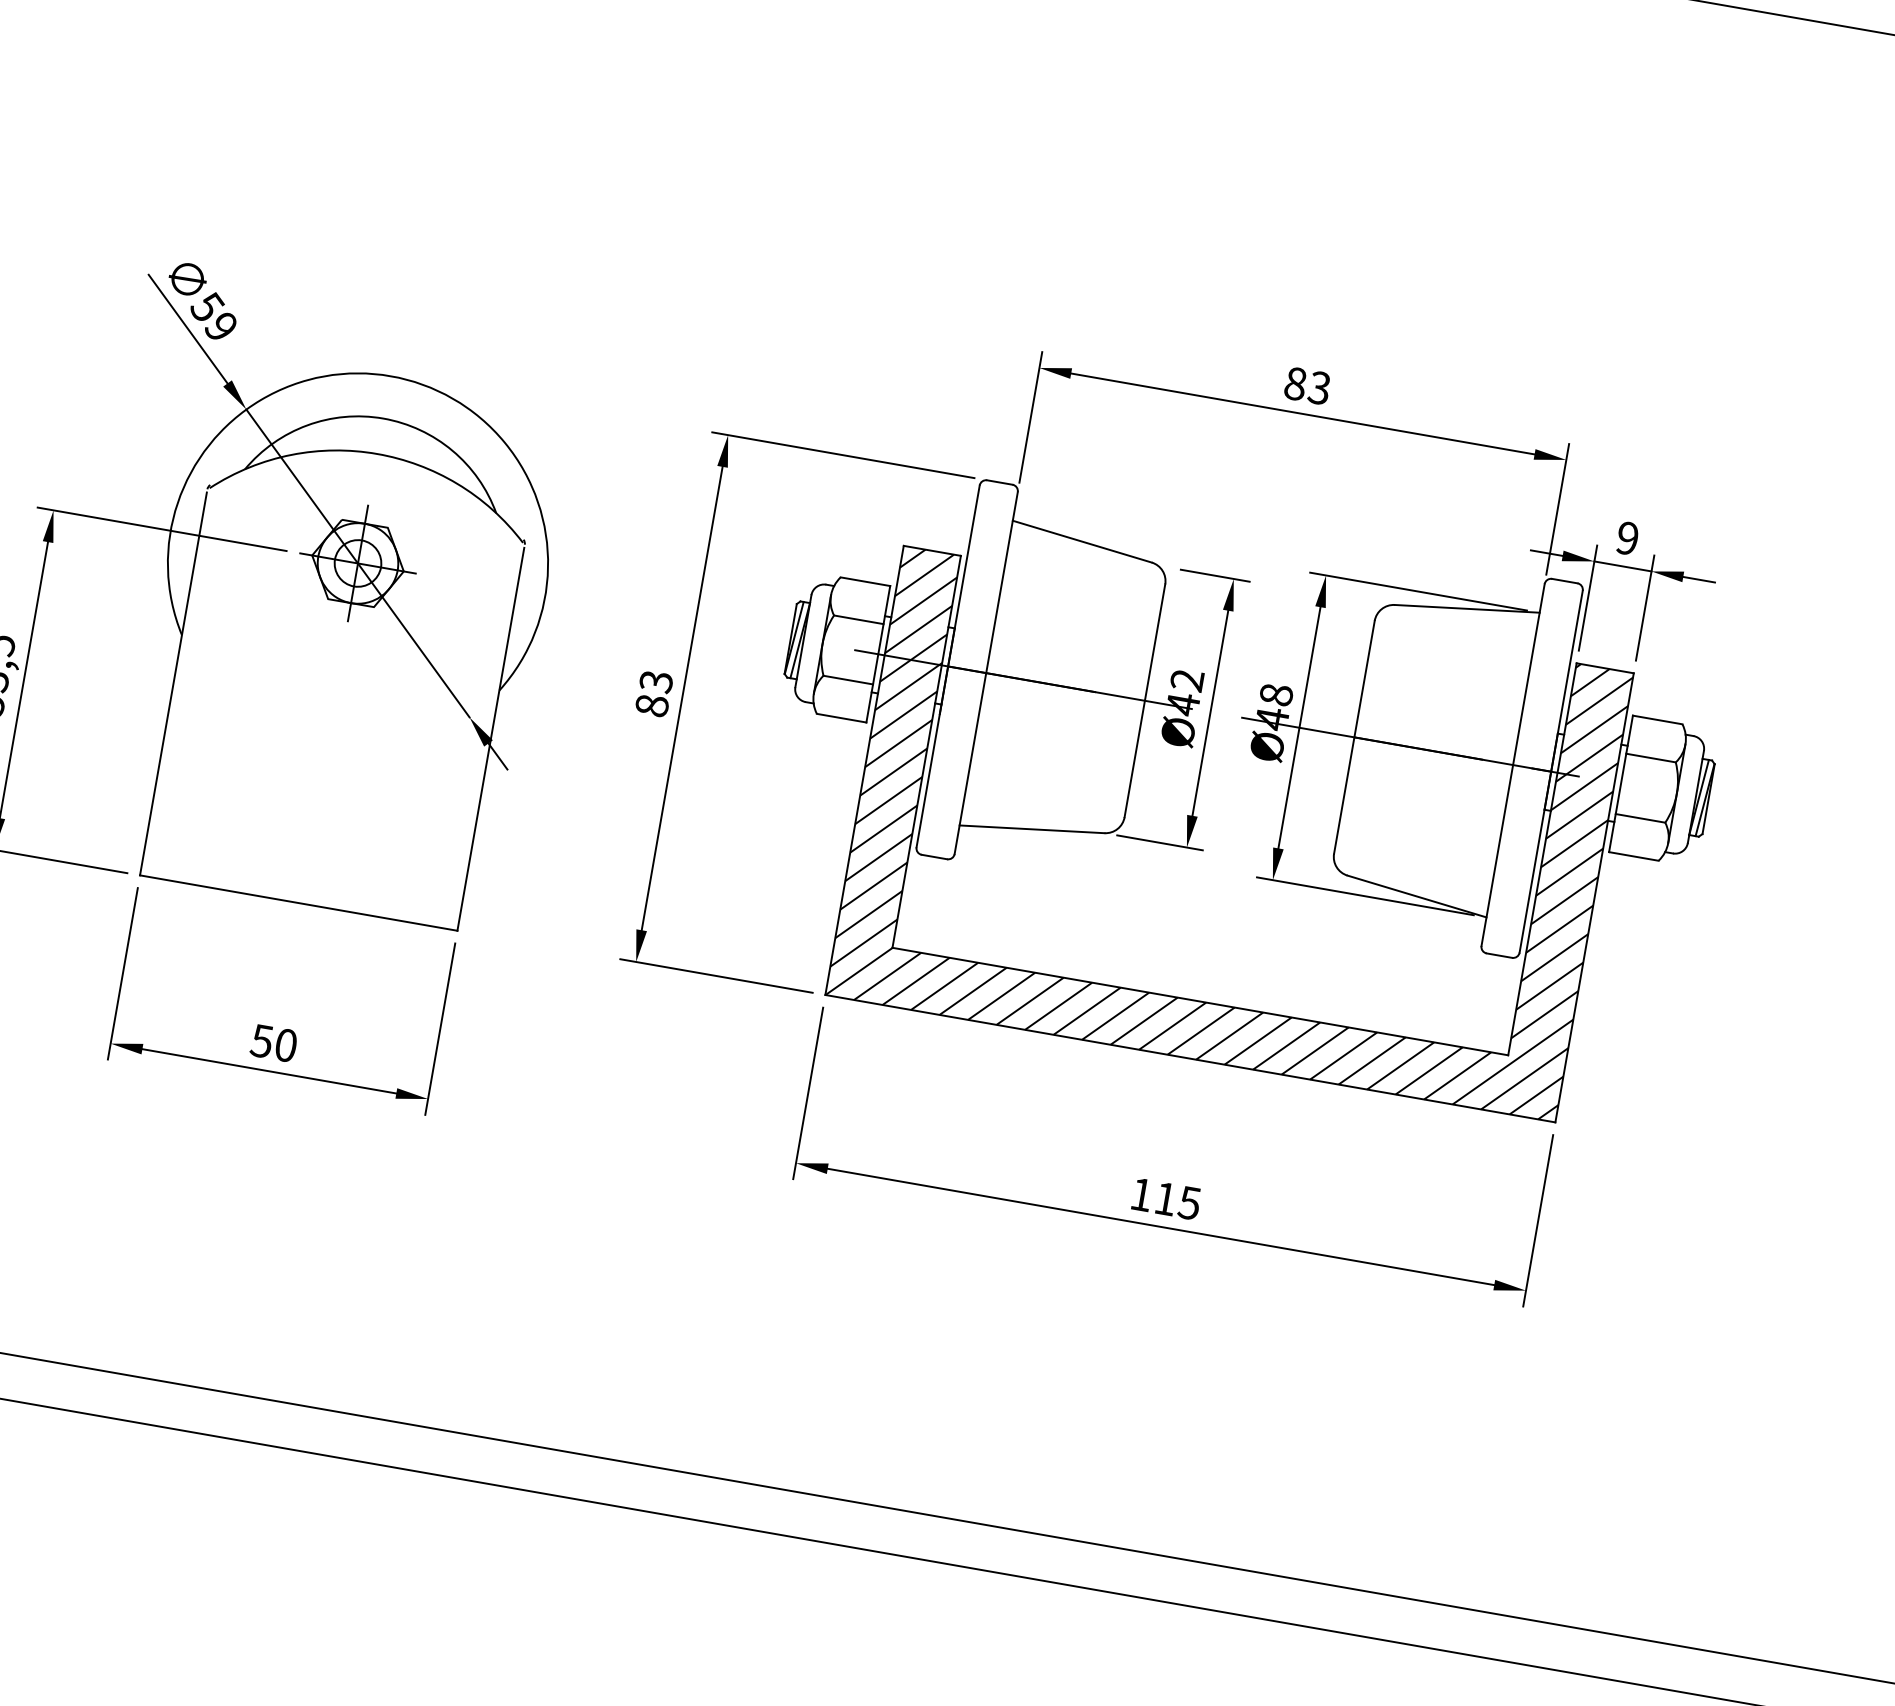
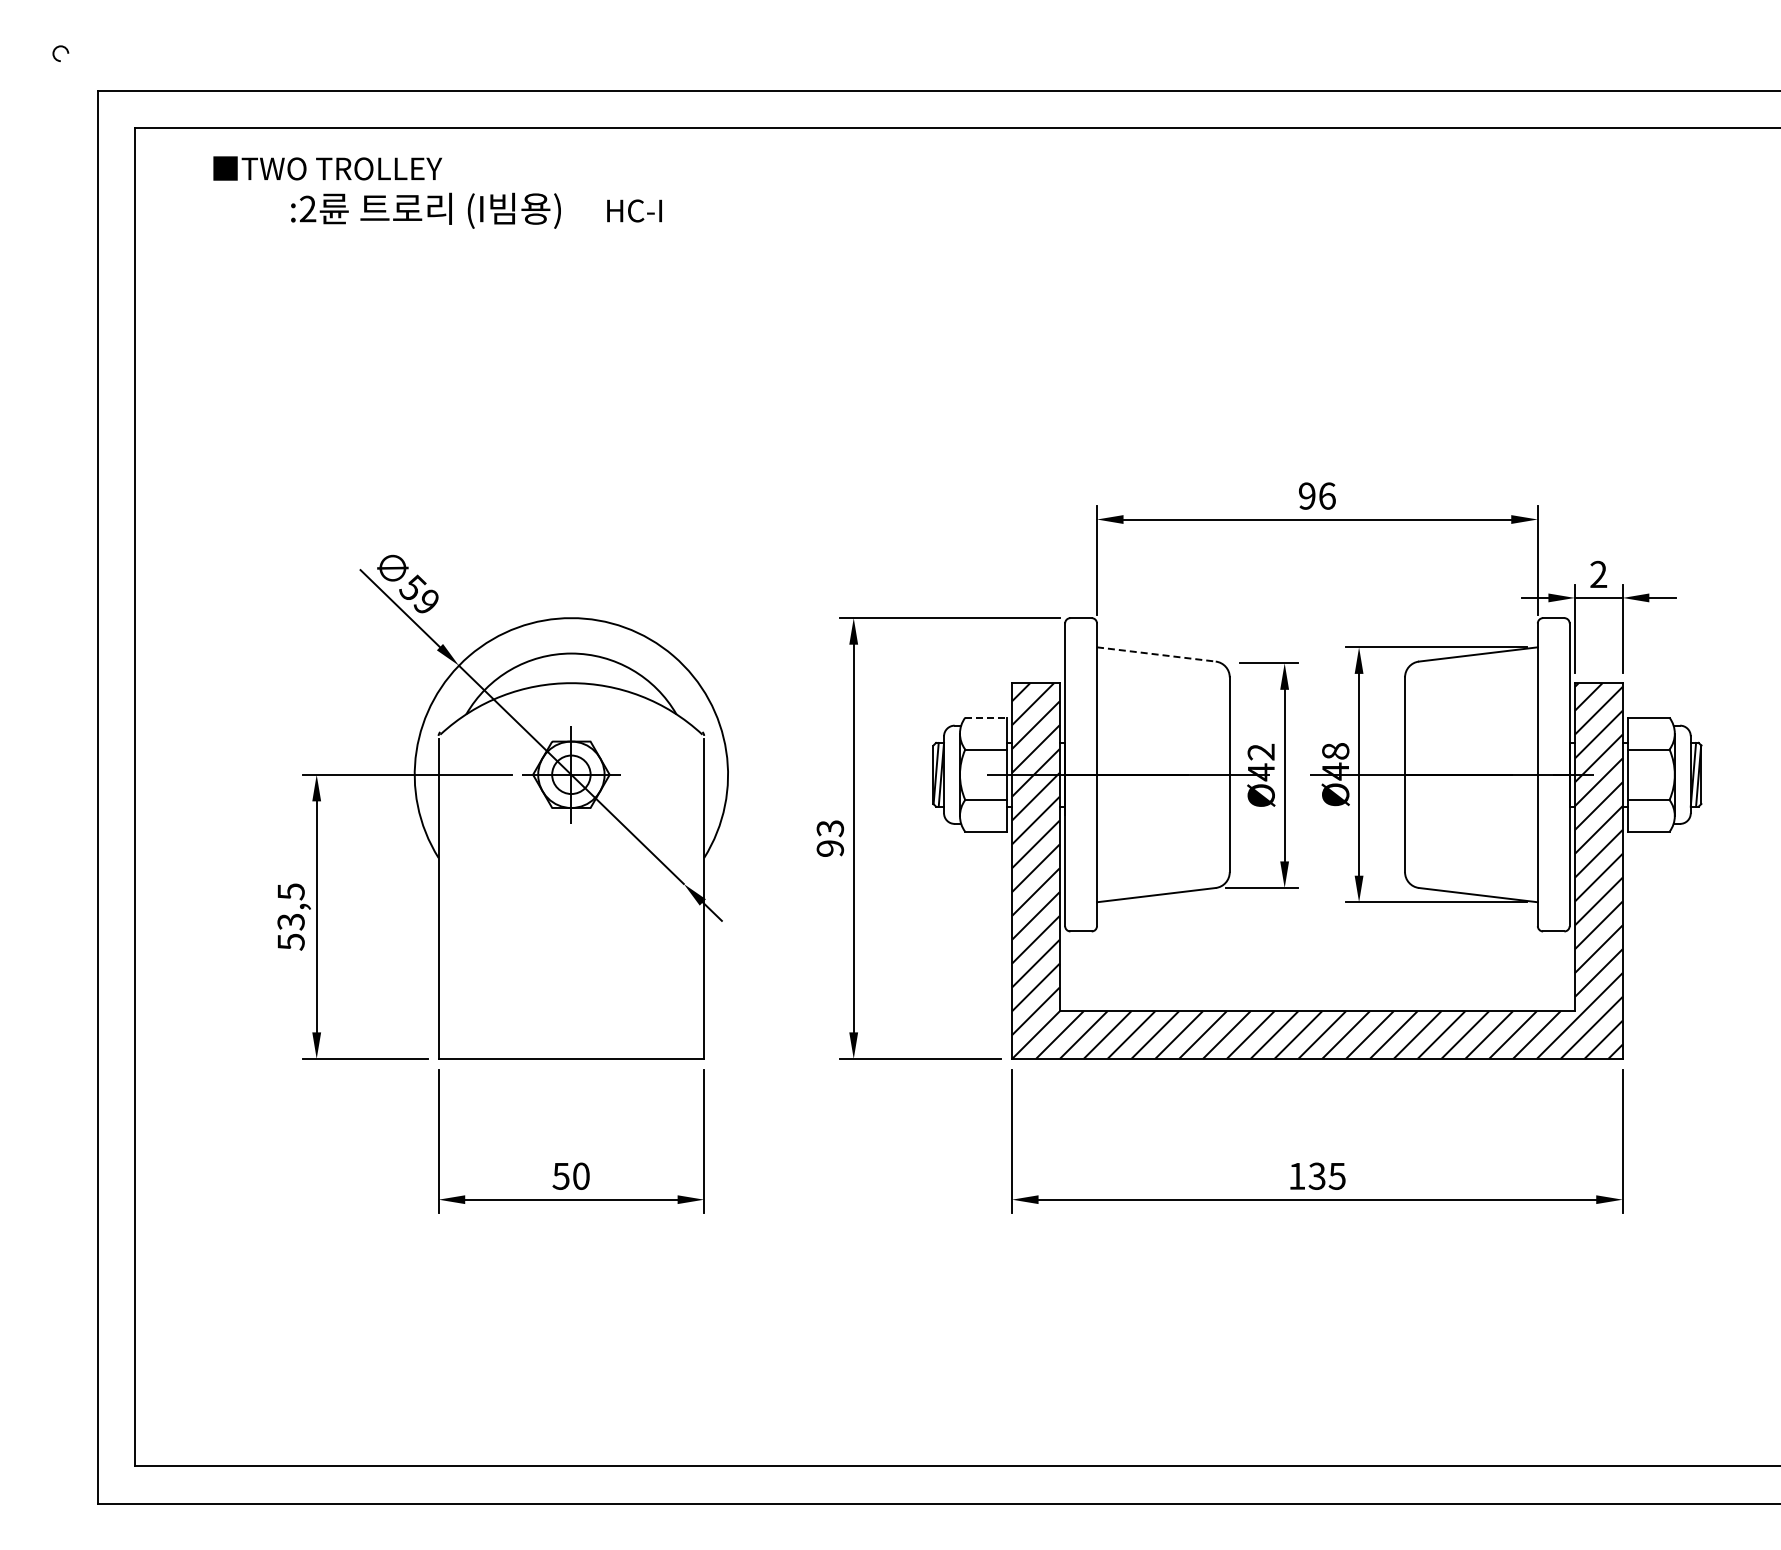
text: (1308, 385) -> (1317, 495), 83 -> 96
text: (1627, 538) -> (1598, 574), 9 -> 2
line: (1082, 541) -> (1156, 654), solid -> dashed
line: (866, 581) -> (986, 717), solid -> dashed
text: (652, 705) -> (830, 848), 83 -> 93
text: (1164, 1197) -> (1316, 1175), 115 -> 135

